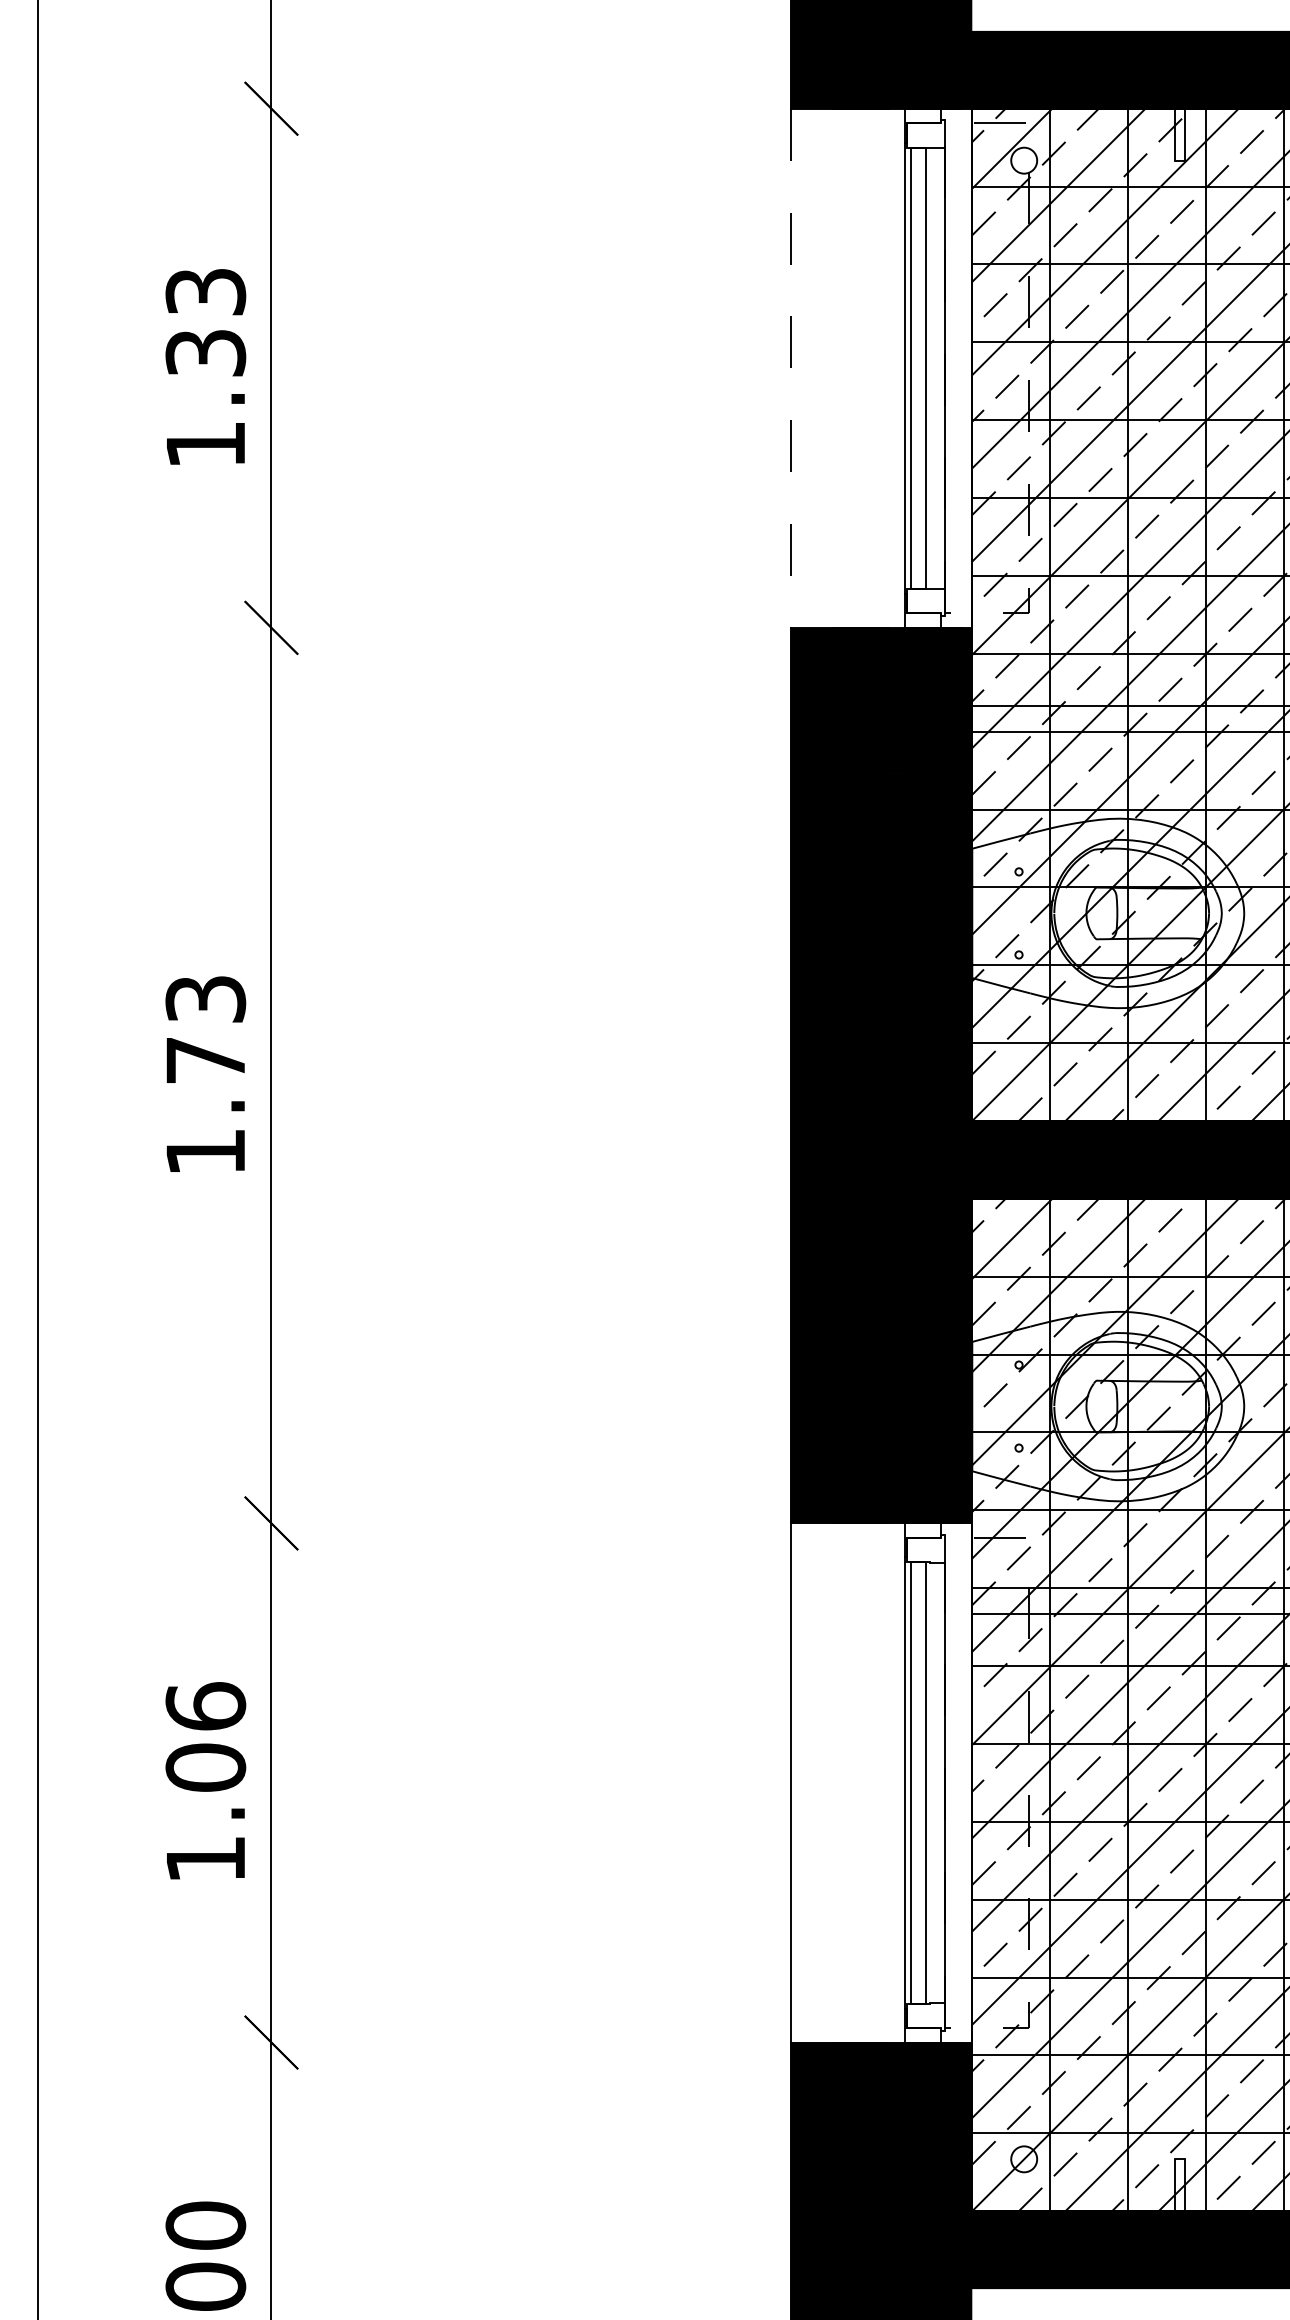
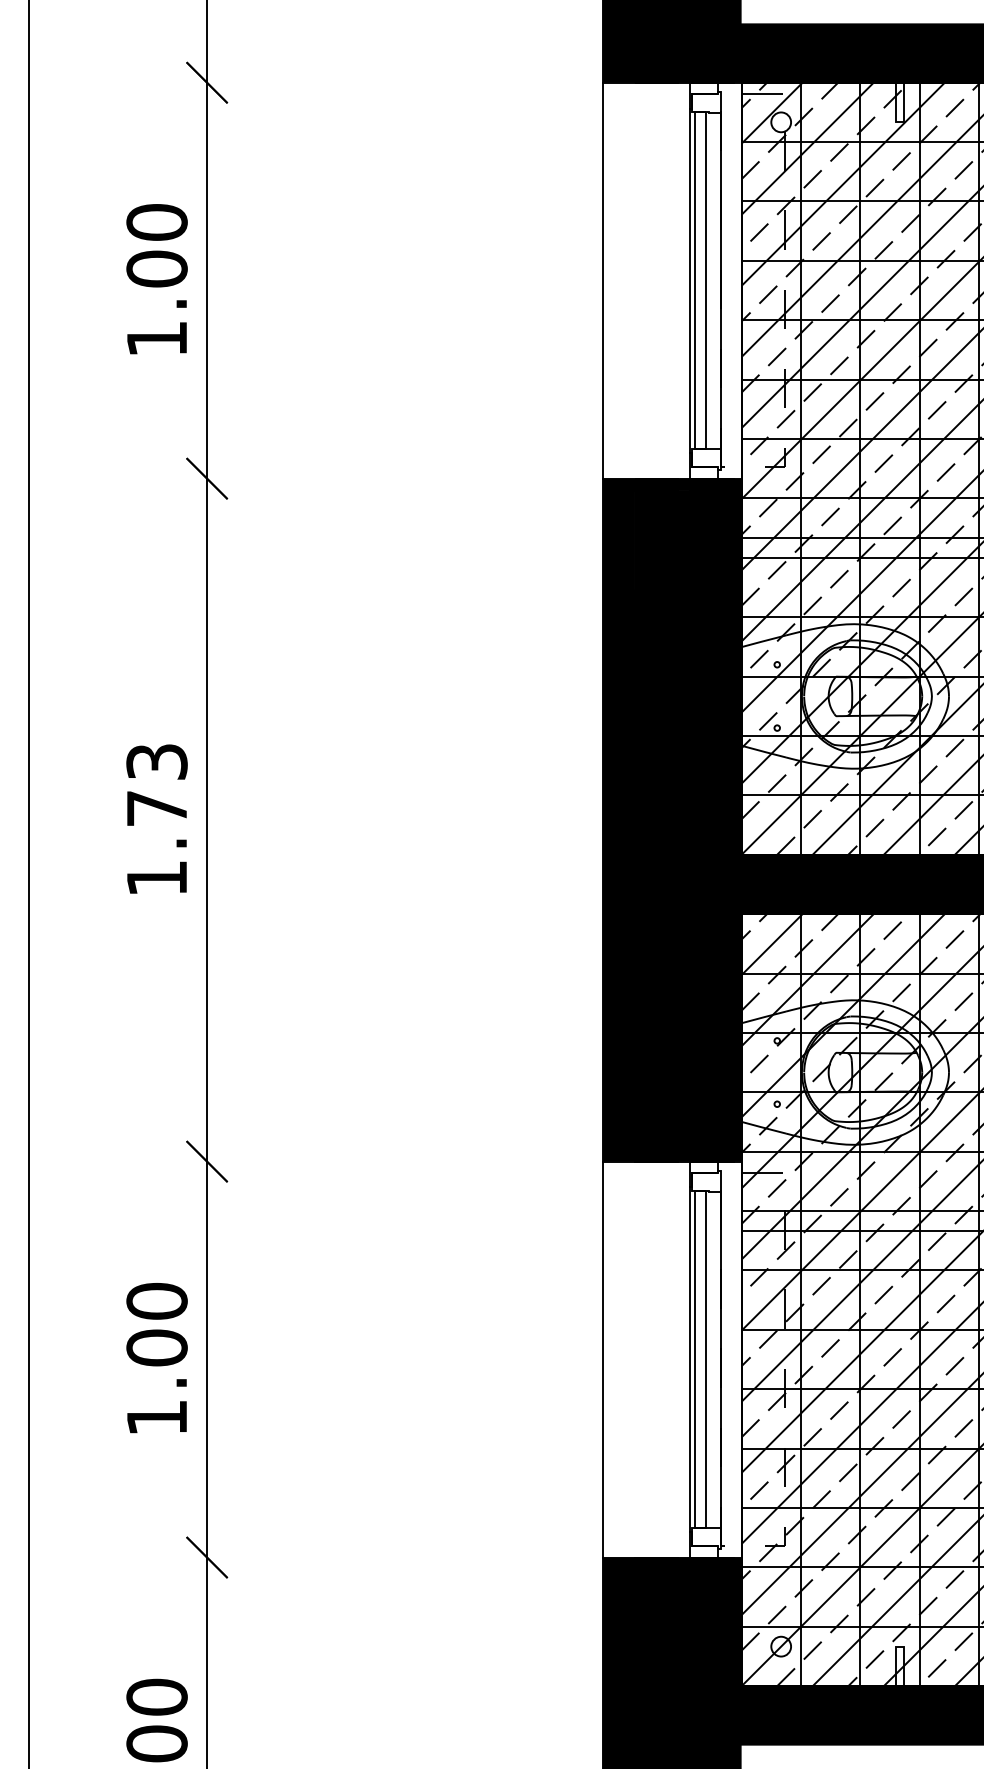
text: (205, 322) -> (156, 245), 1.33 -> 1.00
line: (791, 368) -> (603, 280), dashed -> solid
text: (205, 1705) -> (156, 1300), 1.06 -> 1.00

